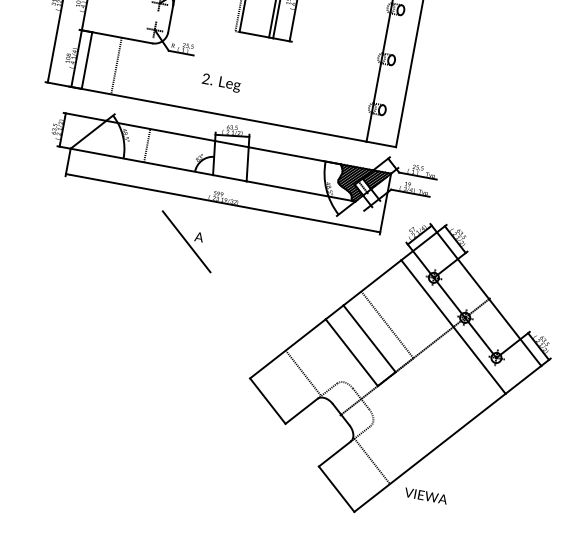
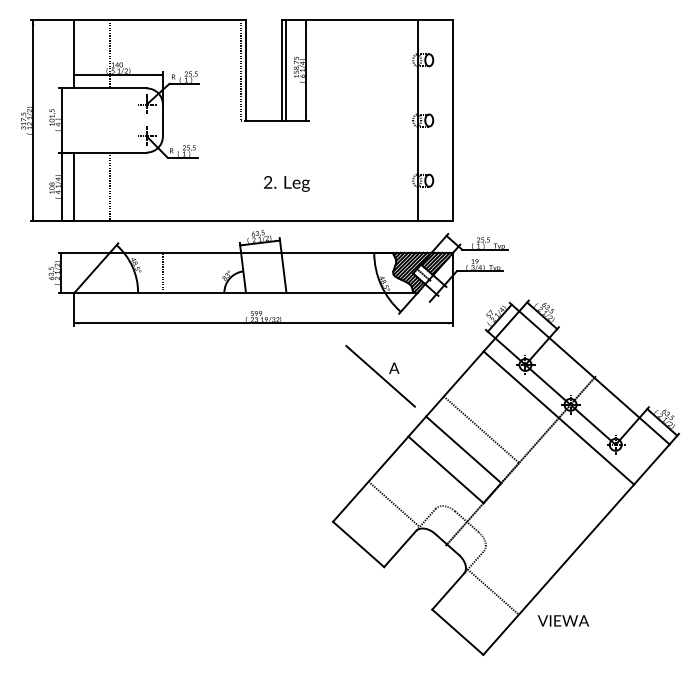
text: (221, 82) -> (286, 183), moved
part: (186, 241) -> (380, 375), moved

